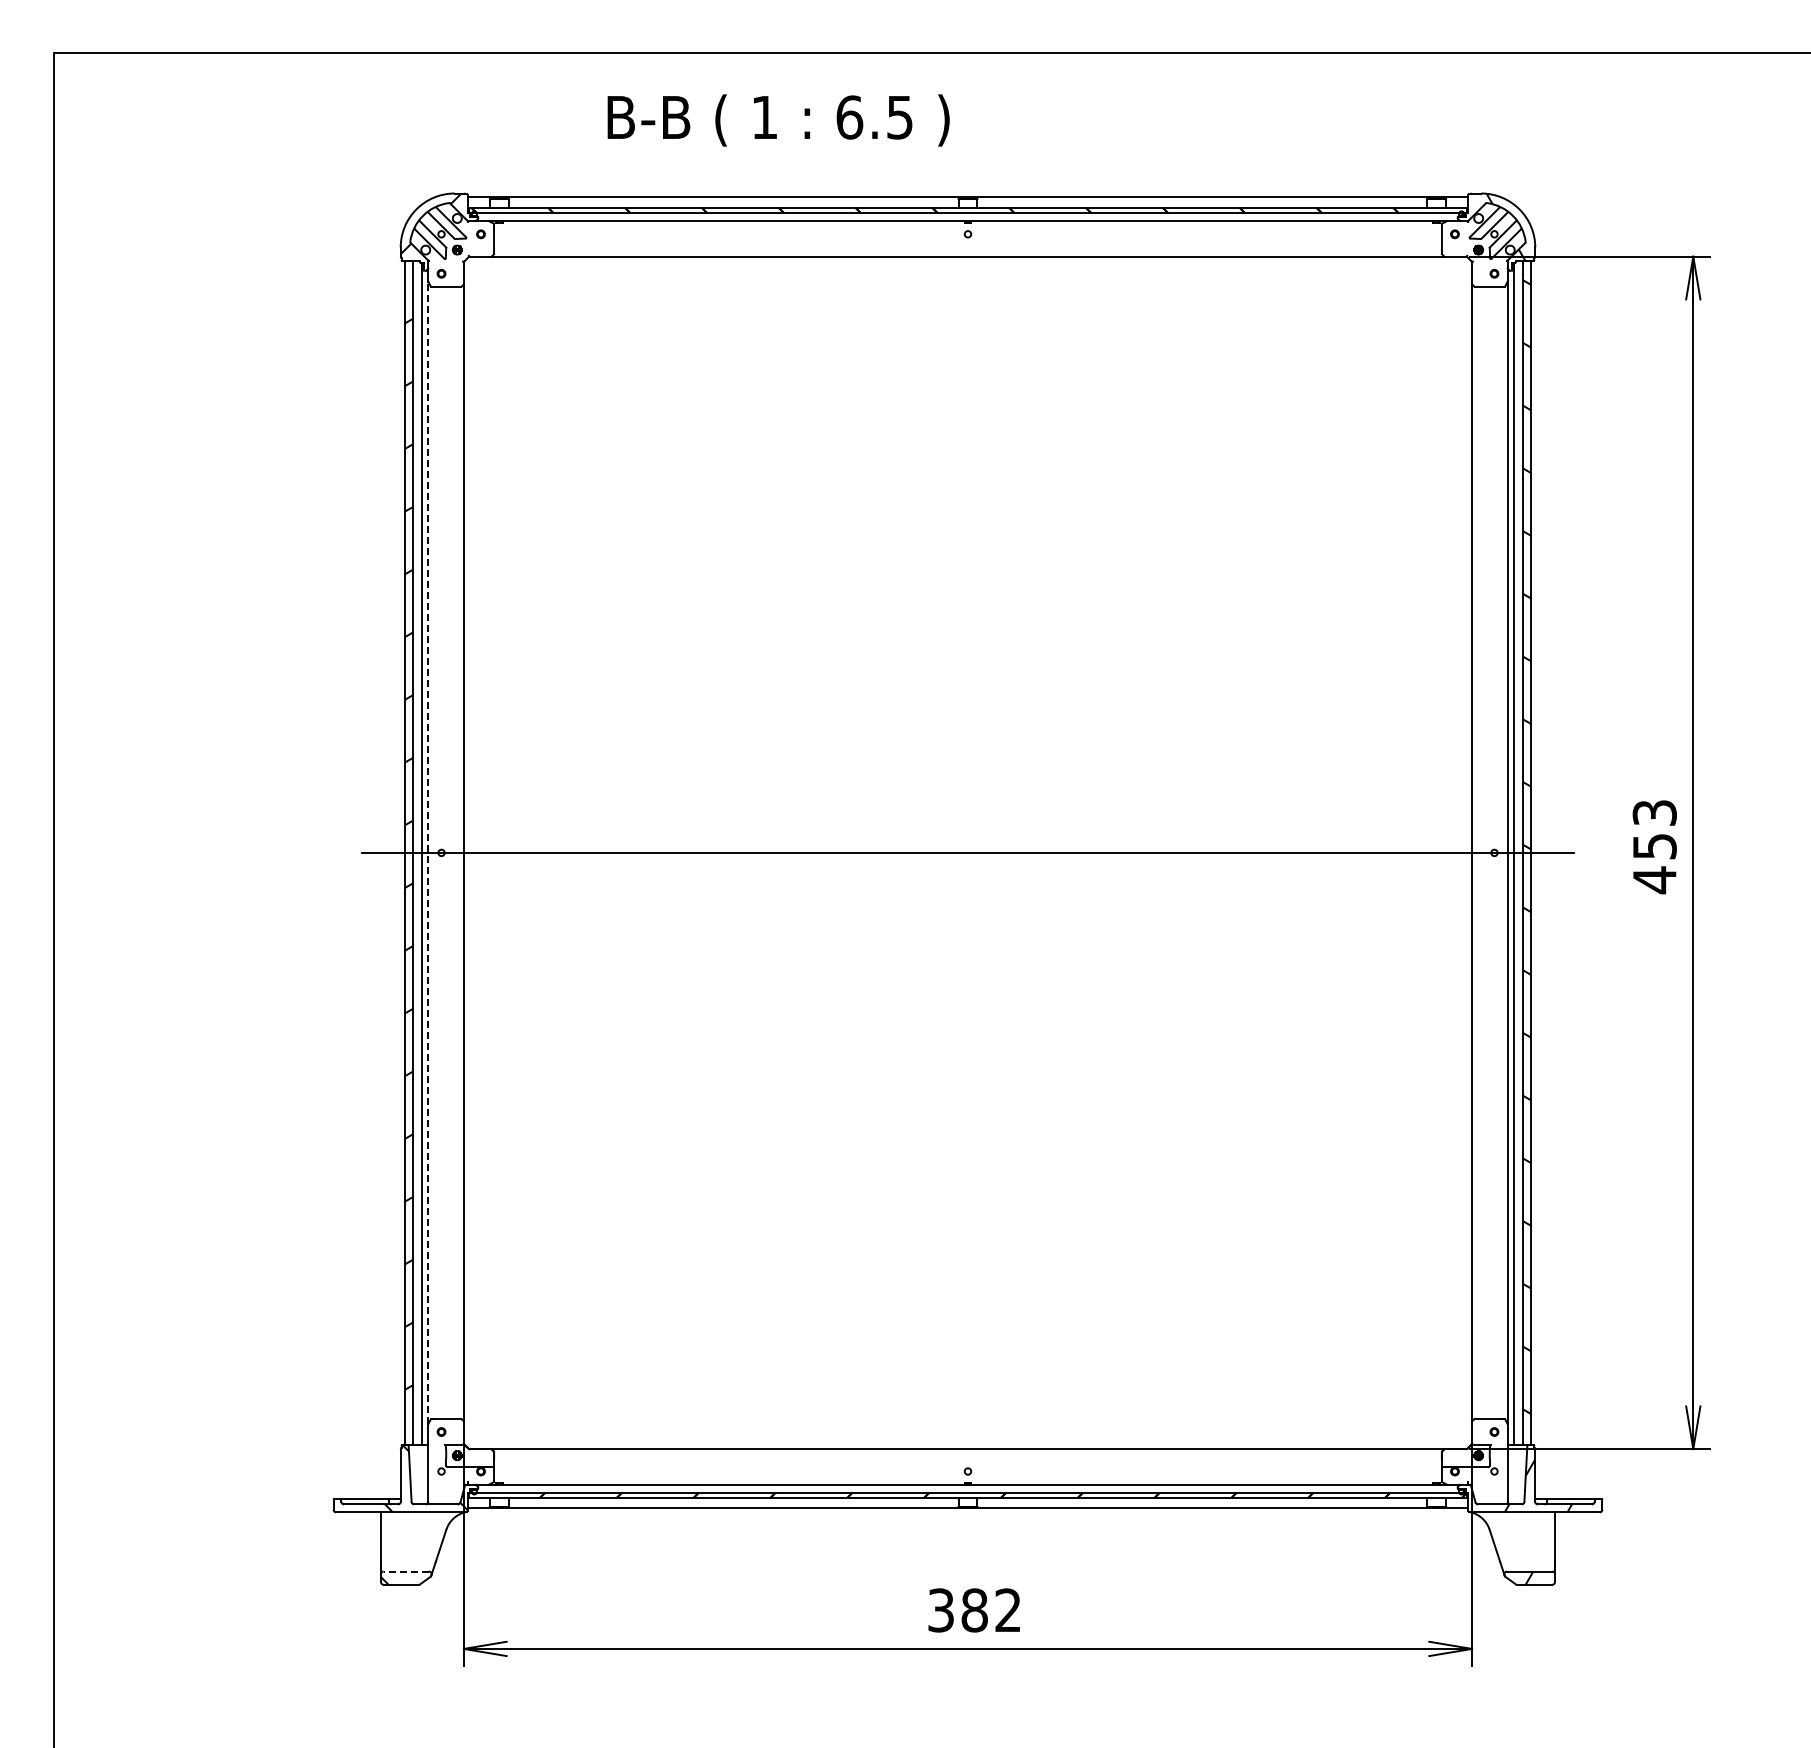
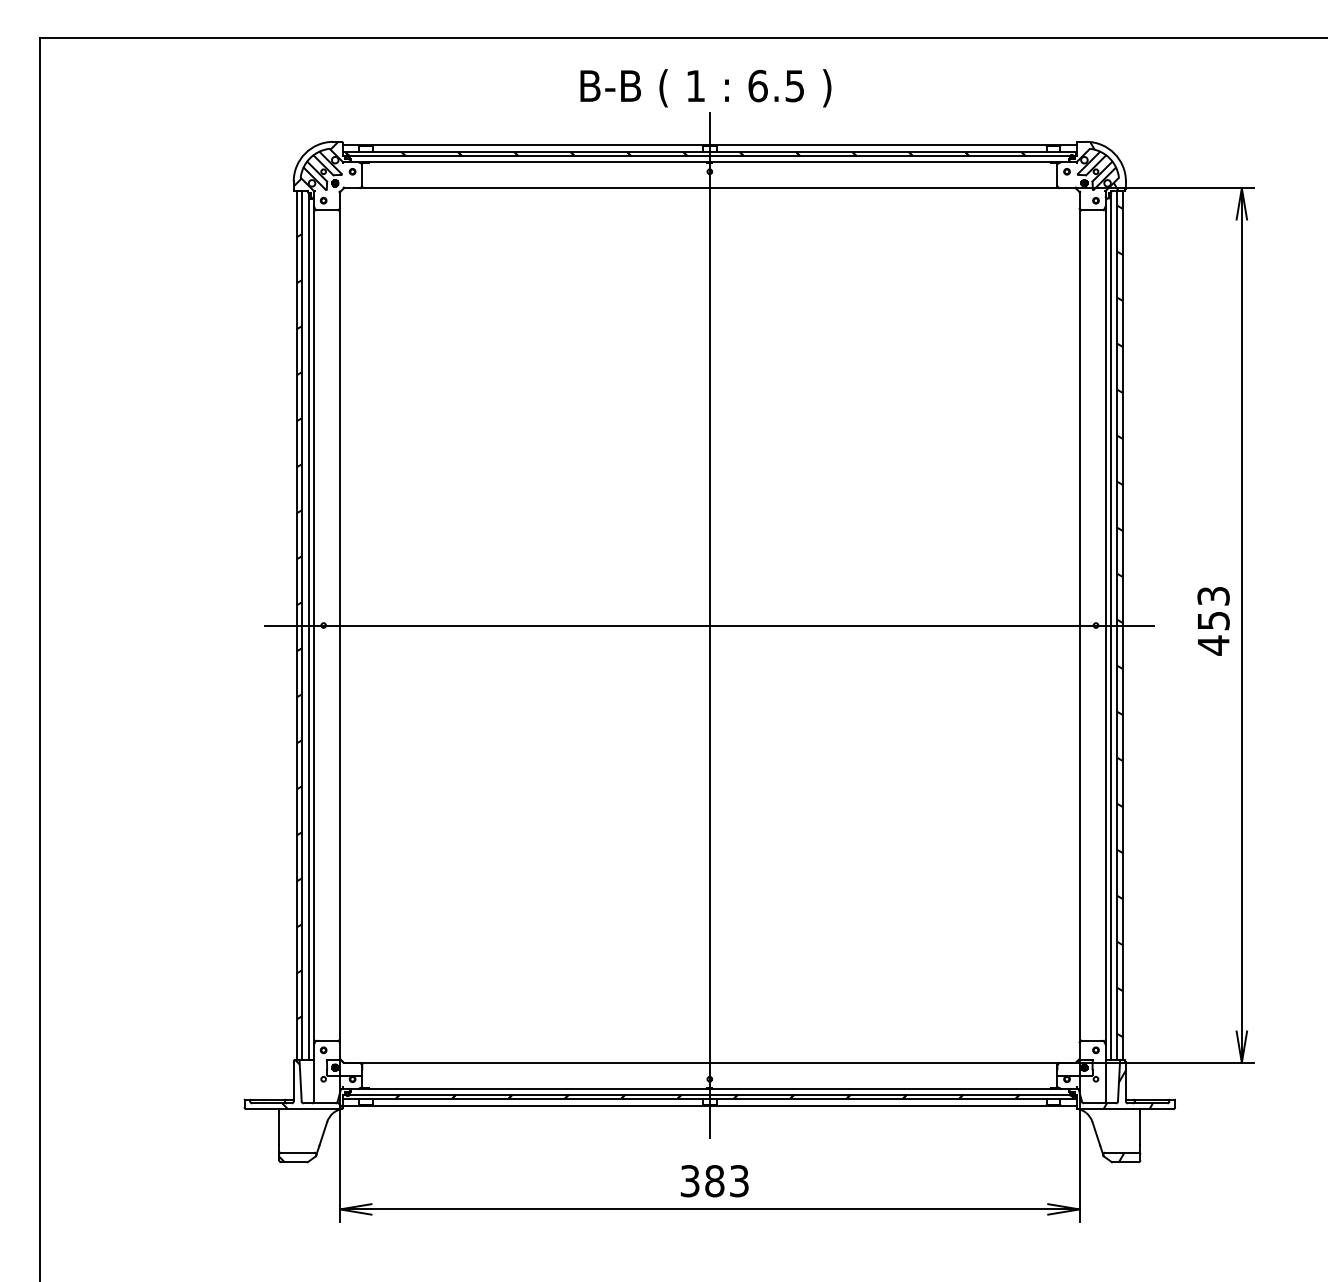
text: (778, 120) -> (705, 88), moved
line: (428, 852) -> (314, 625), dashed -> solid
line: (967, 852) -> (709, 625), added
line: (406, 1571) -> (297, 1152), dashed -> solid
text: (1007, 1610) -> (738, 1181), 382 -> 383

